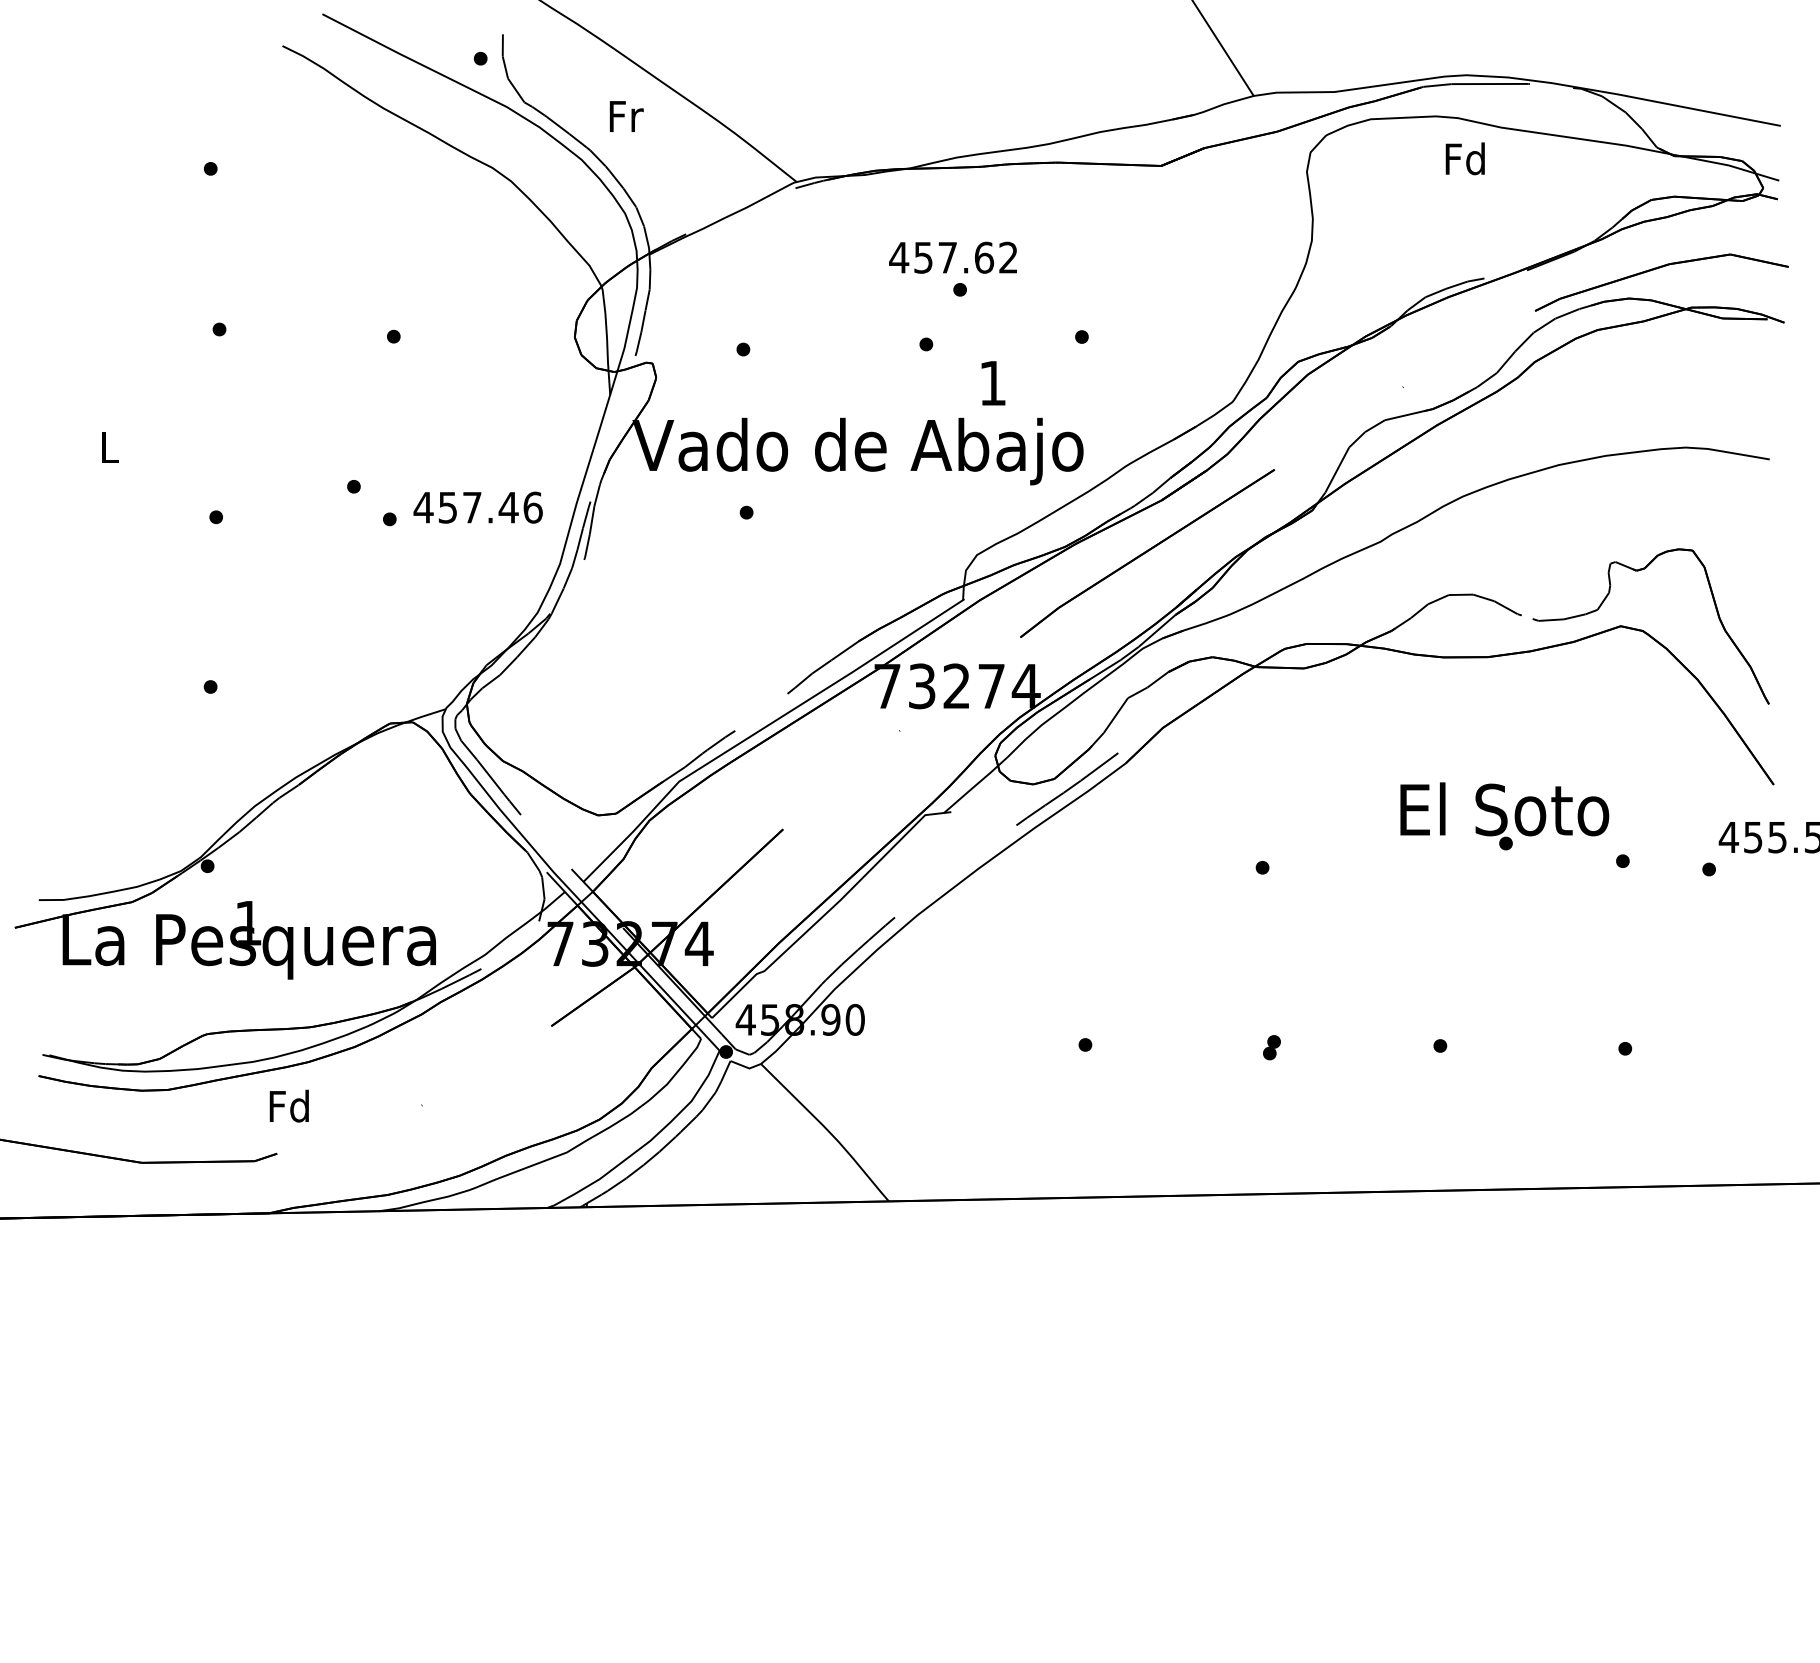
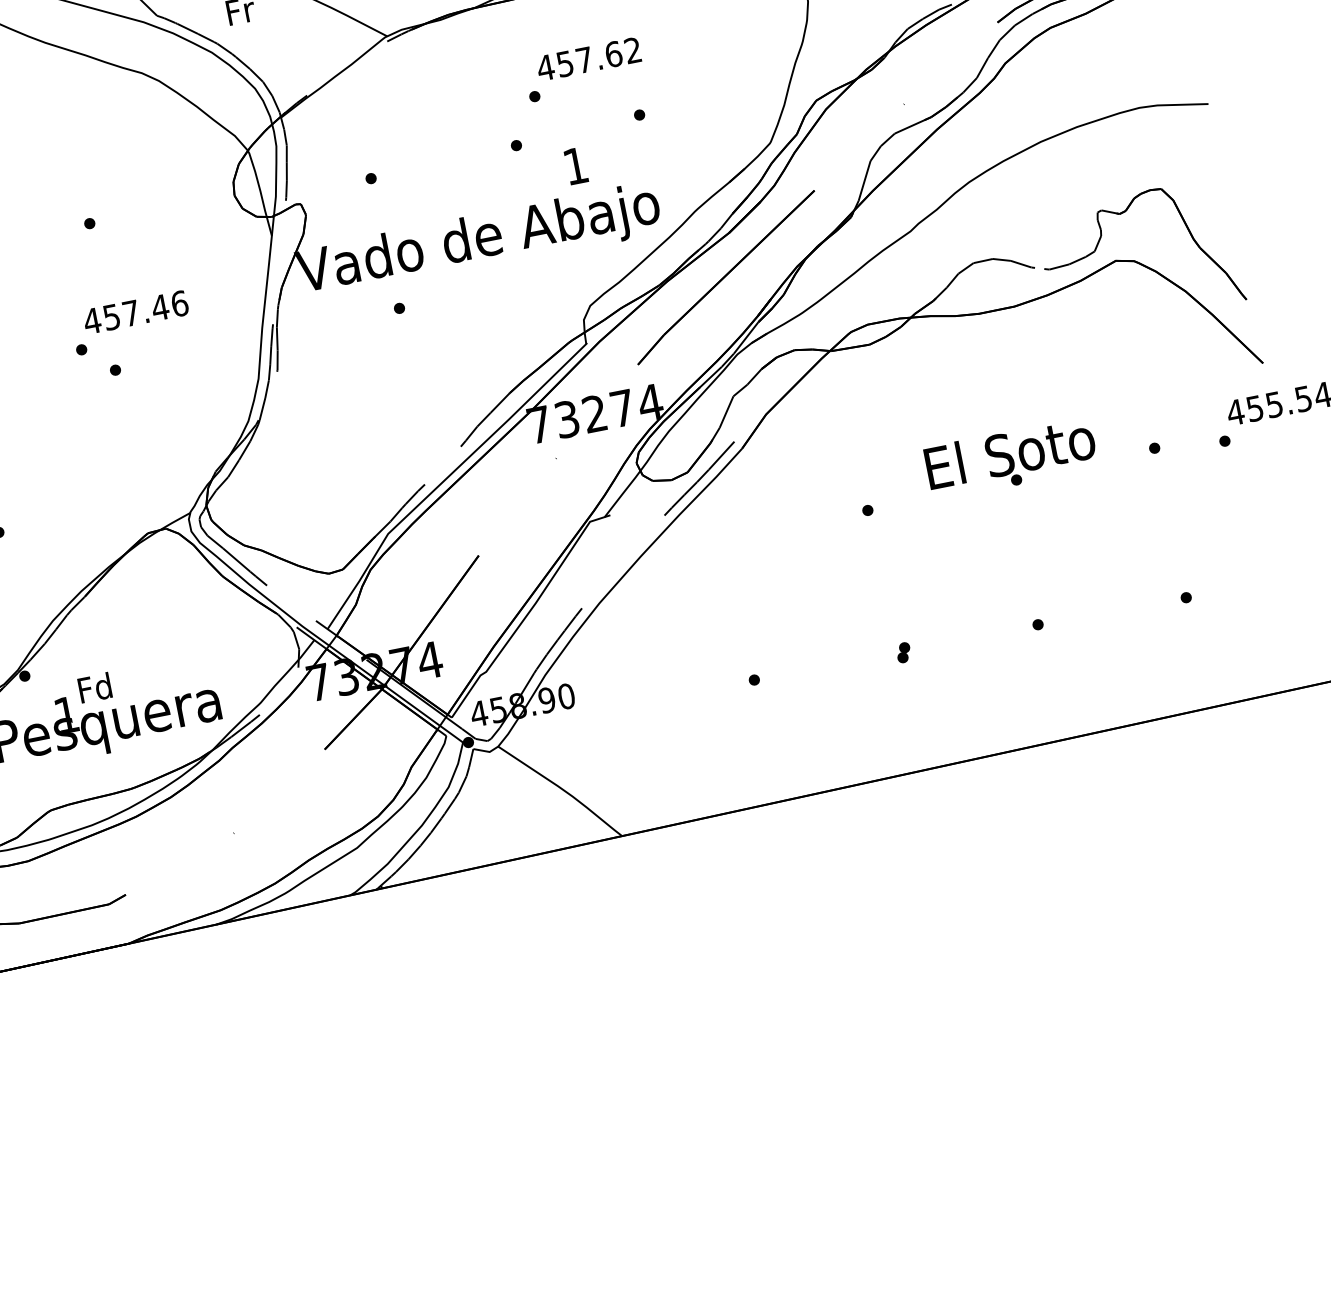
text: (952, 257) -> (588, 59), moved
text: (477, 507) -> (135, 312), moved
text: (1504, 816) -> (1011, 458), moved
text: (288, 1105) -> (94, 687), moved

